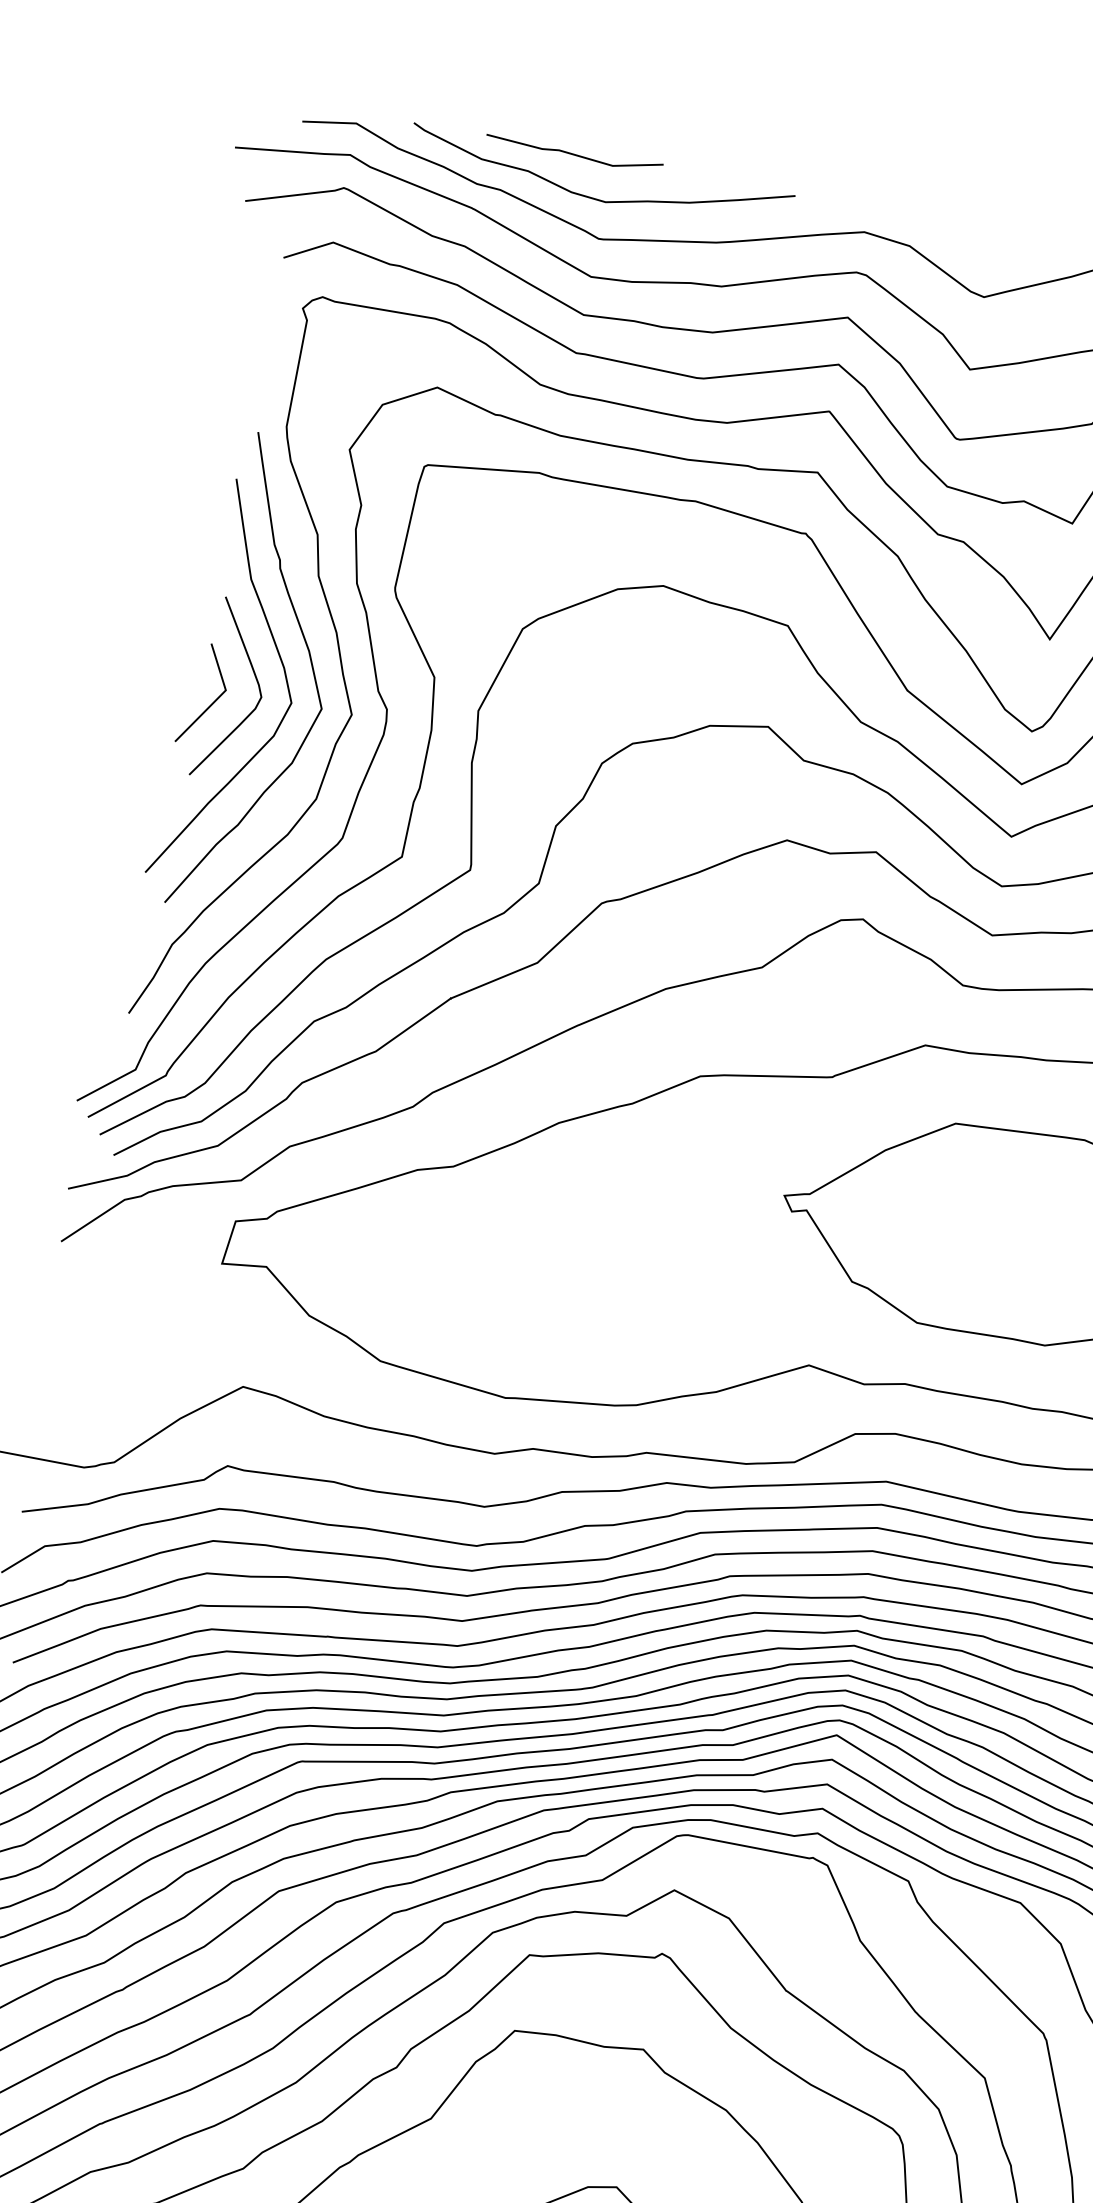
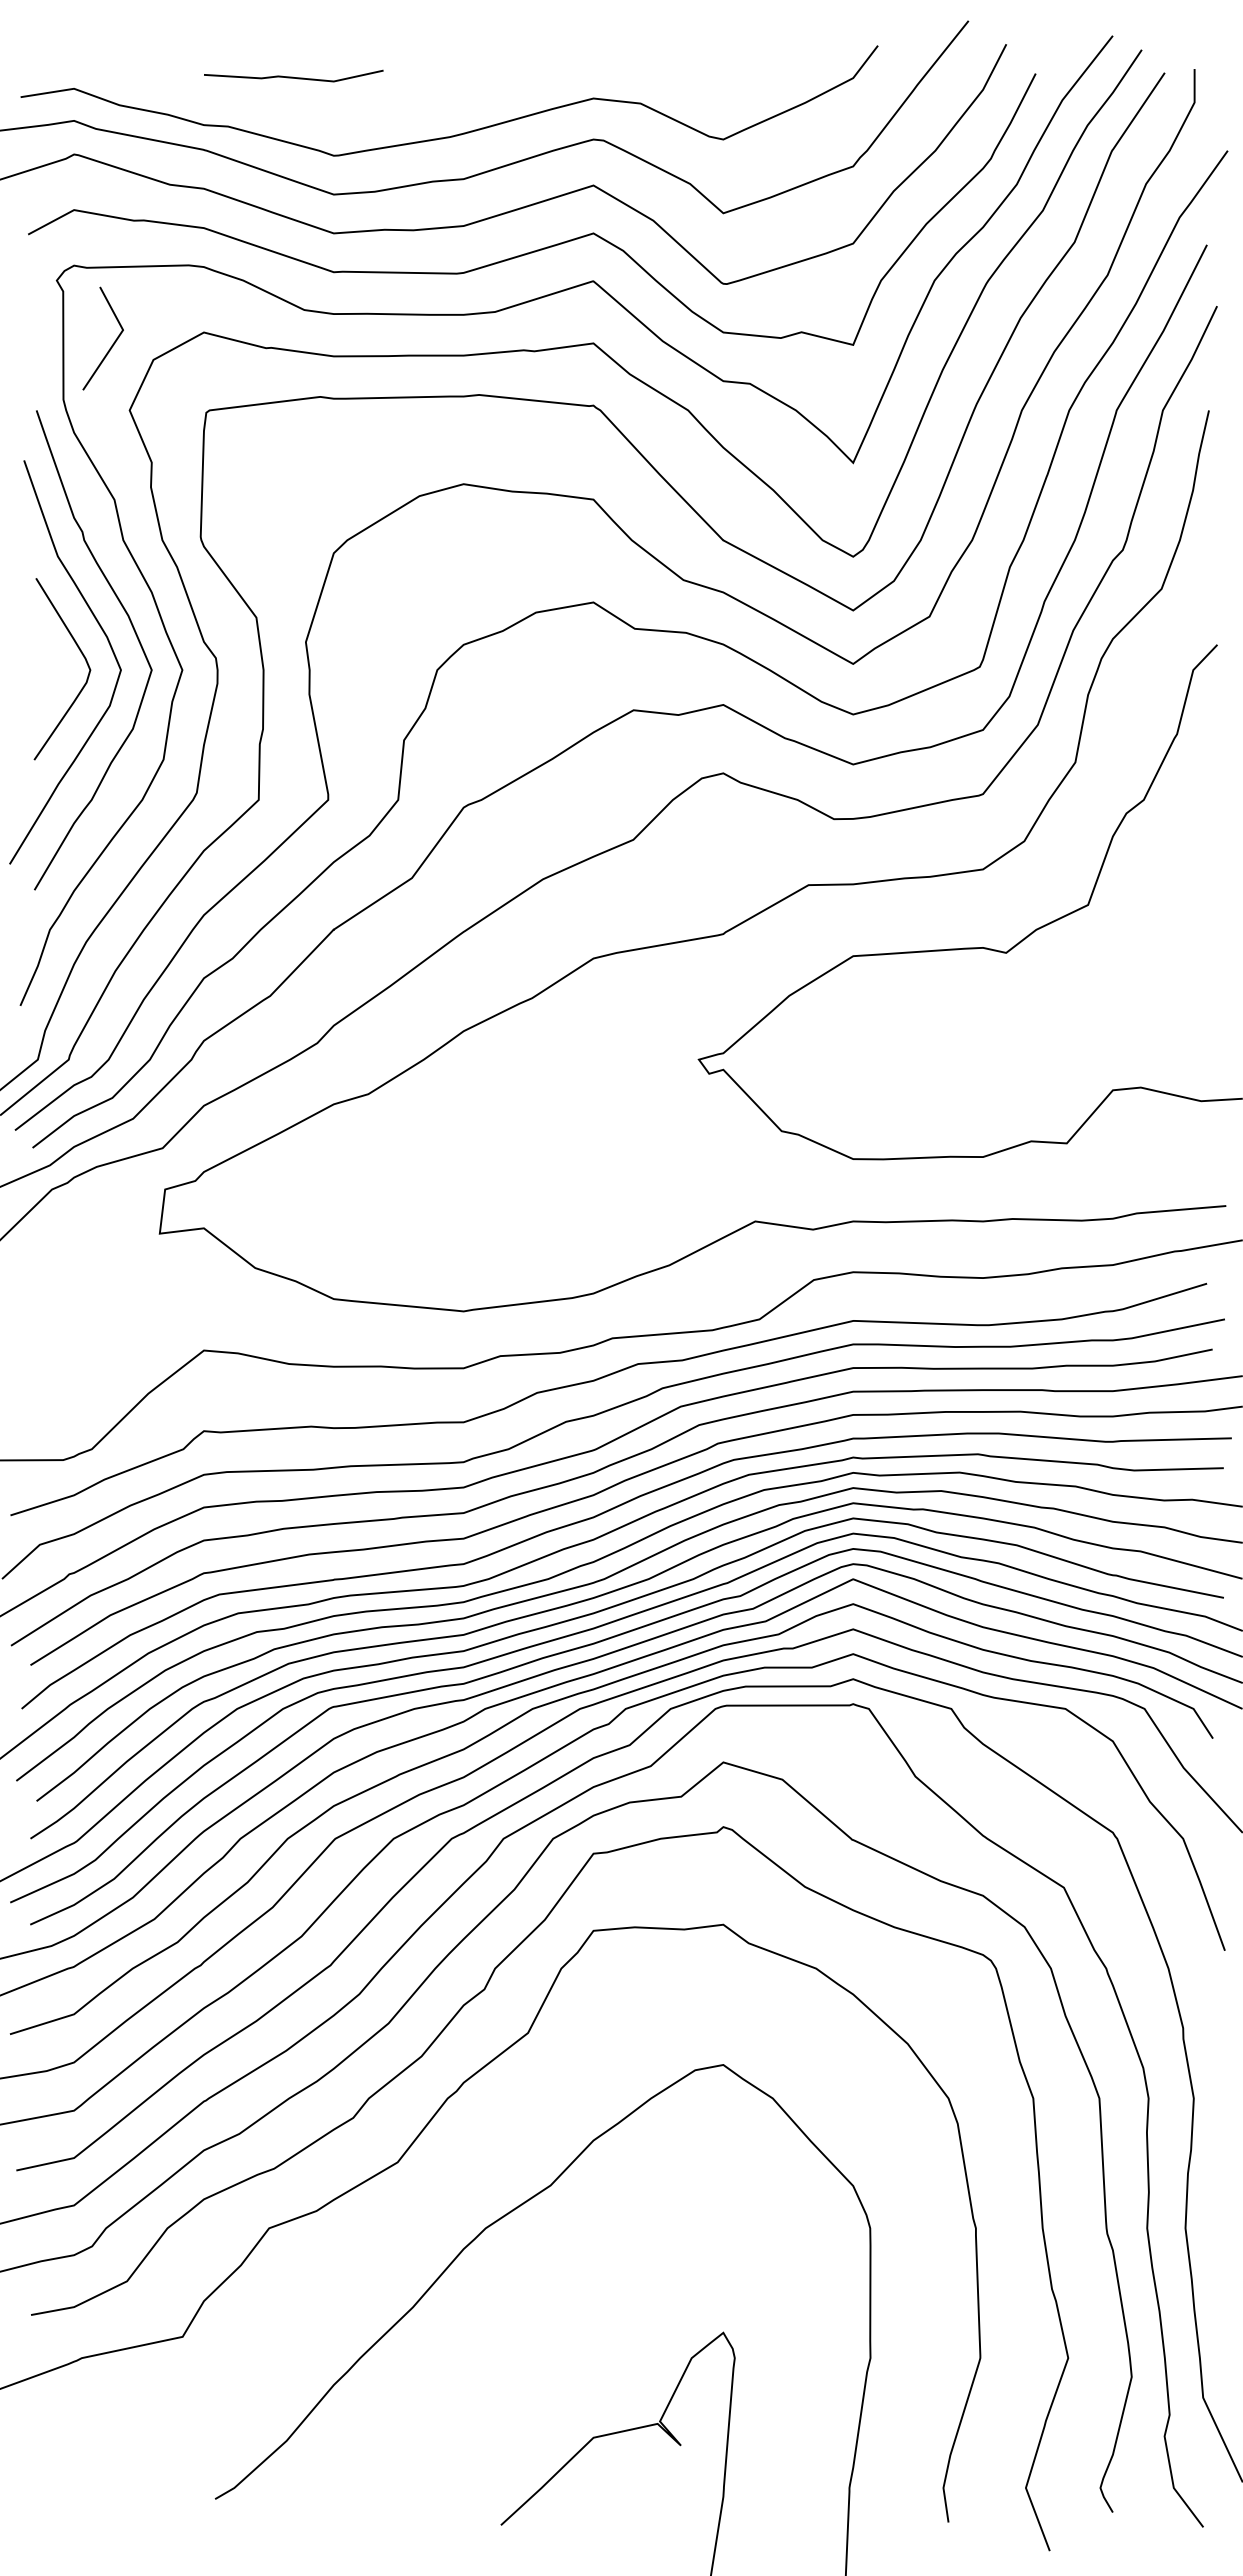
curve: (596, 198) -> (324, 116), removed
line: (211, 703) -> (111, 345), moved

